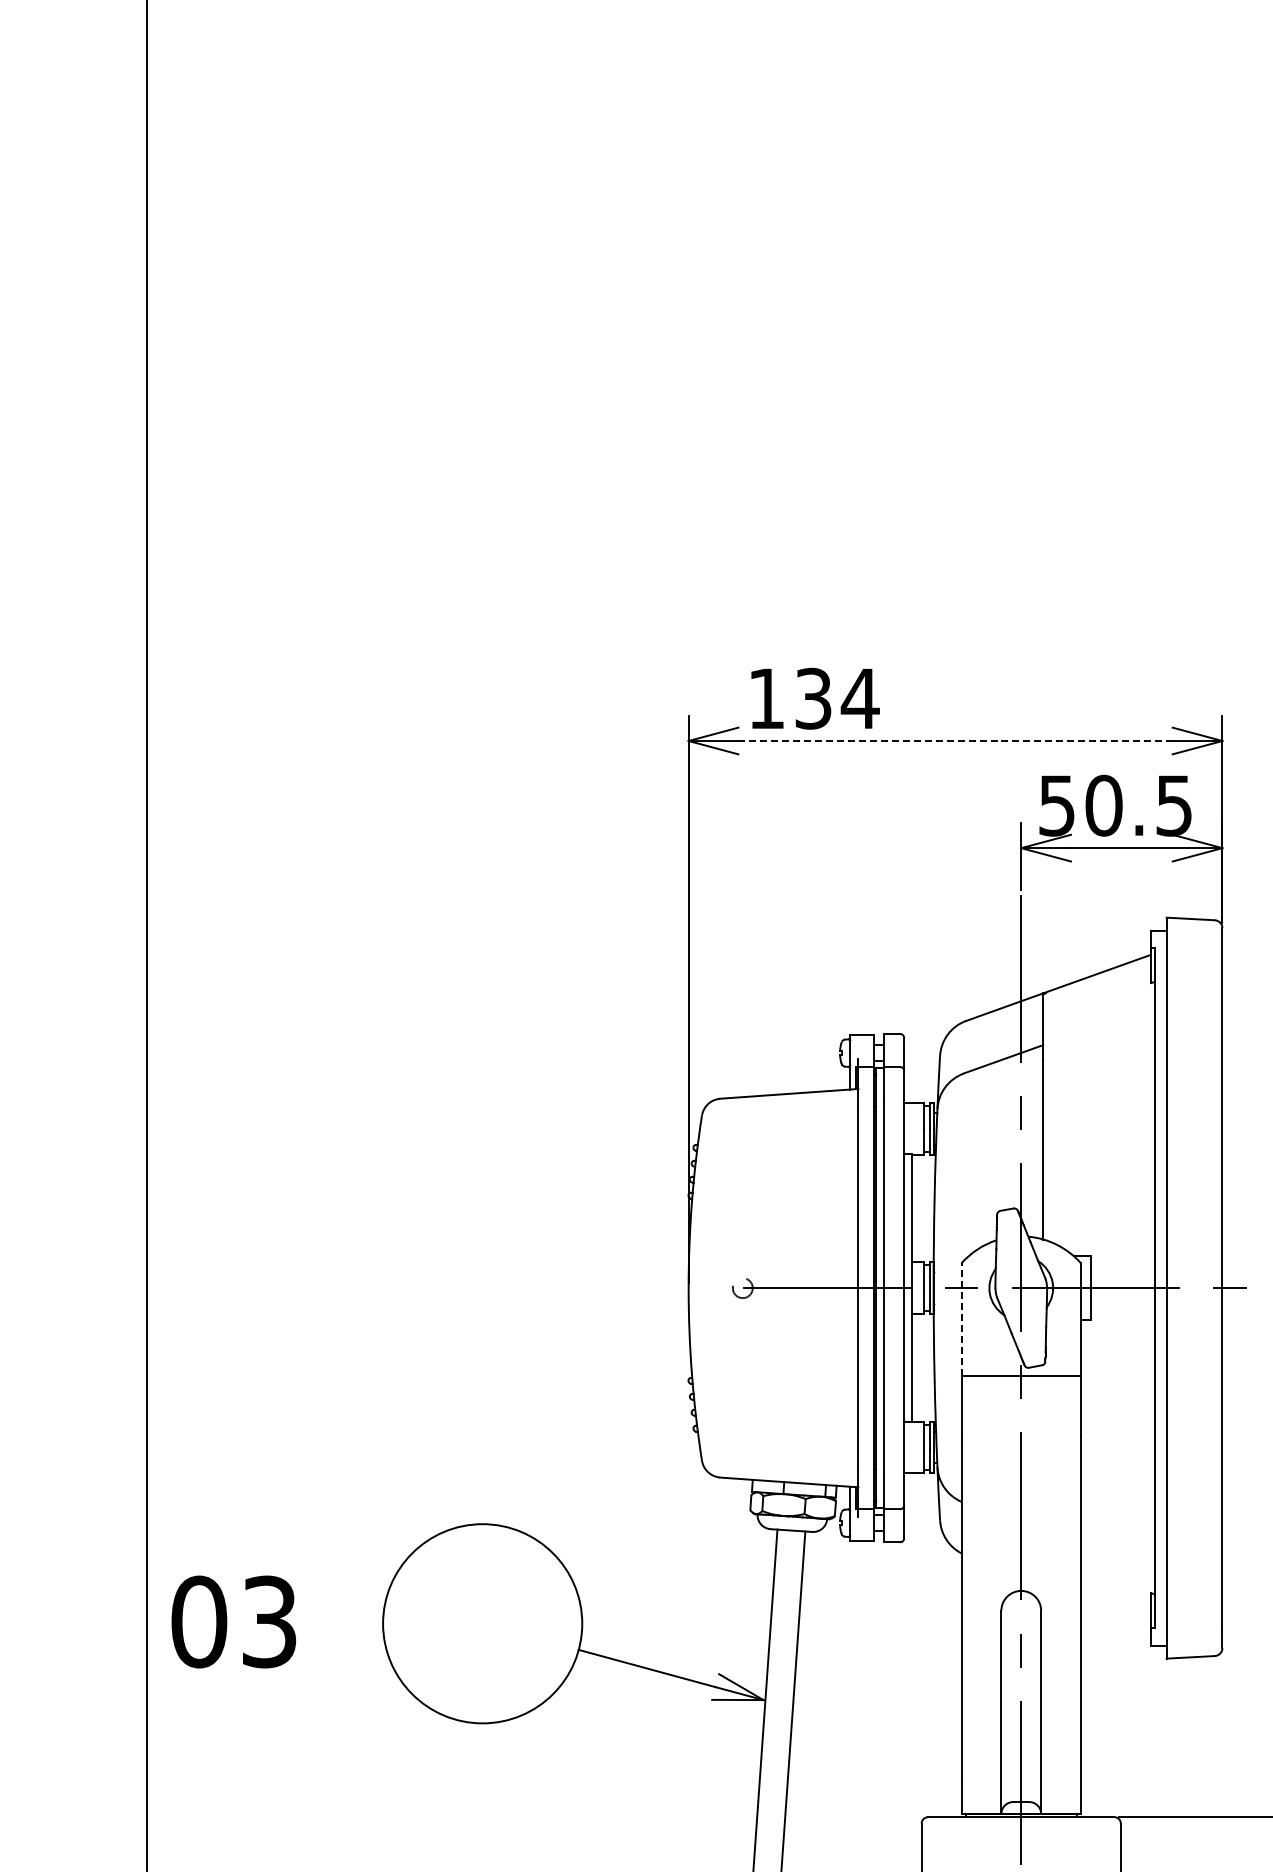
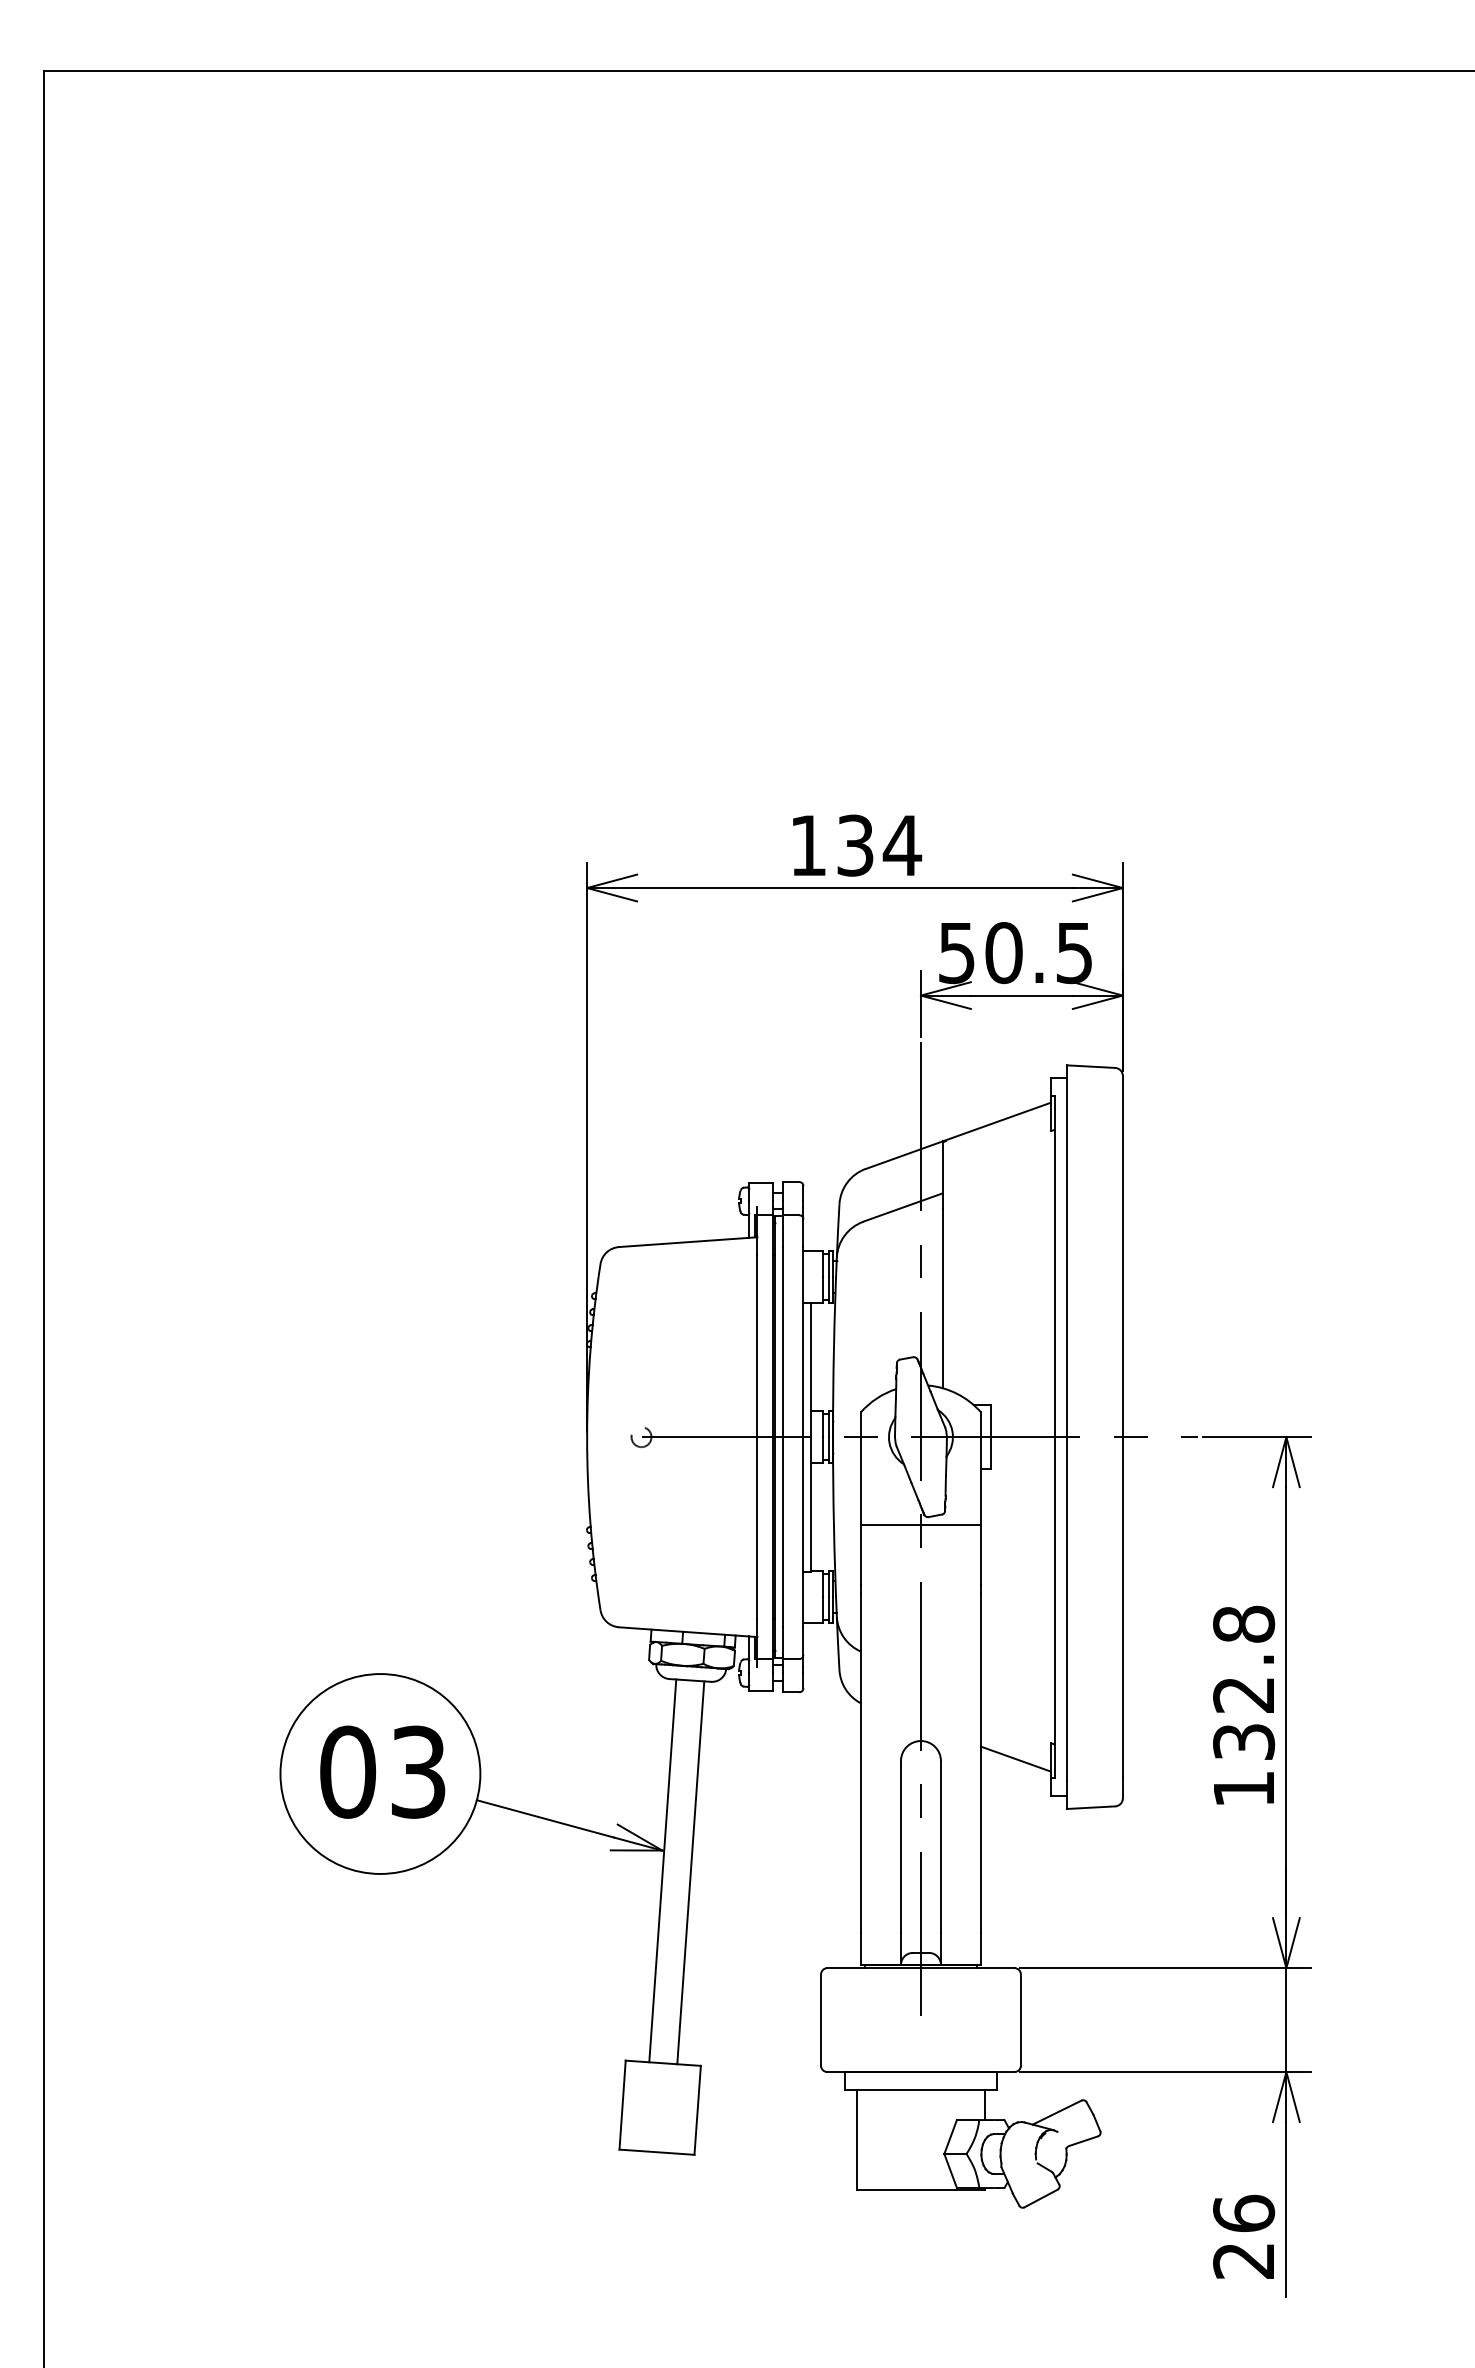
text: (815, 698) -> (857, 845), moved
line: (956, 741) -> (855, 888), dashed -> solid
line: (962, 1319) -> (861, 1468), dashed -> solid
line: (1115, 1608) -> (1015, 1758), added
text: (233, 1621) -> (382, 1771), moved

